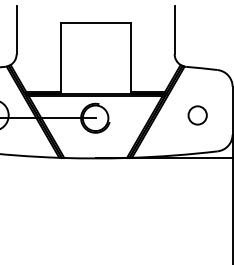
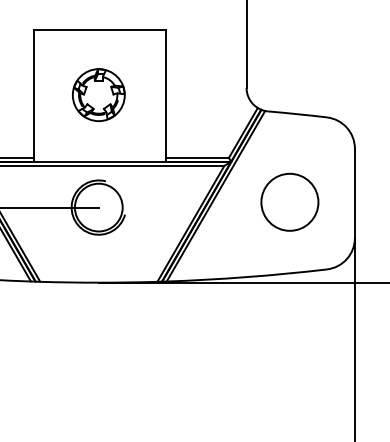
part: (95, 57) -> (98, 93), added
circle: (197, 115) -> (289, 202), size x1.67

